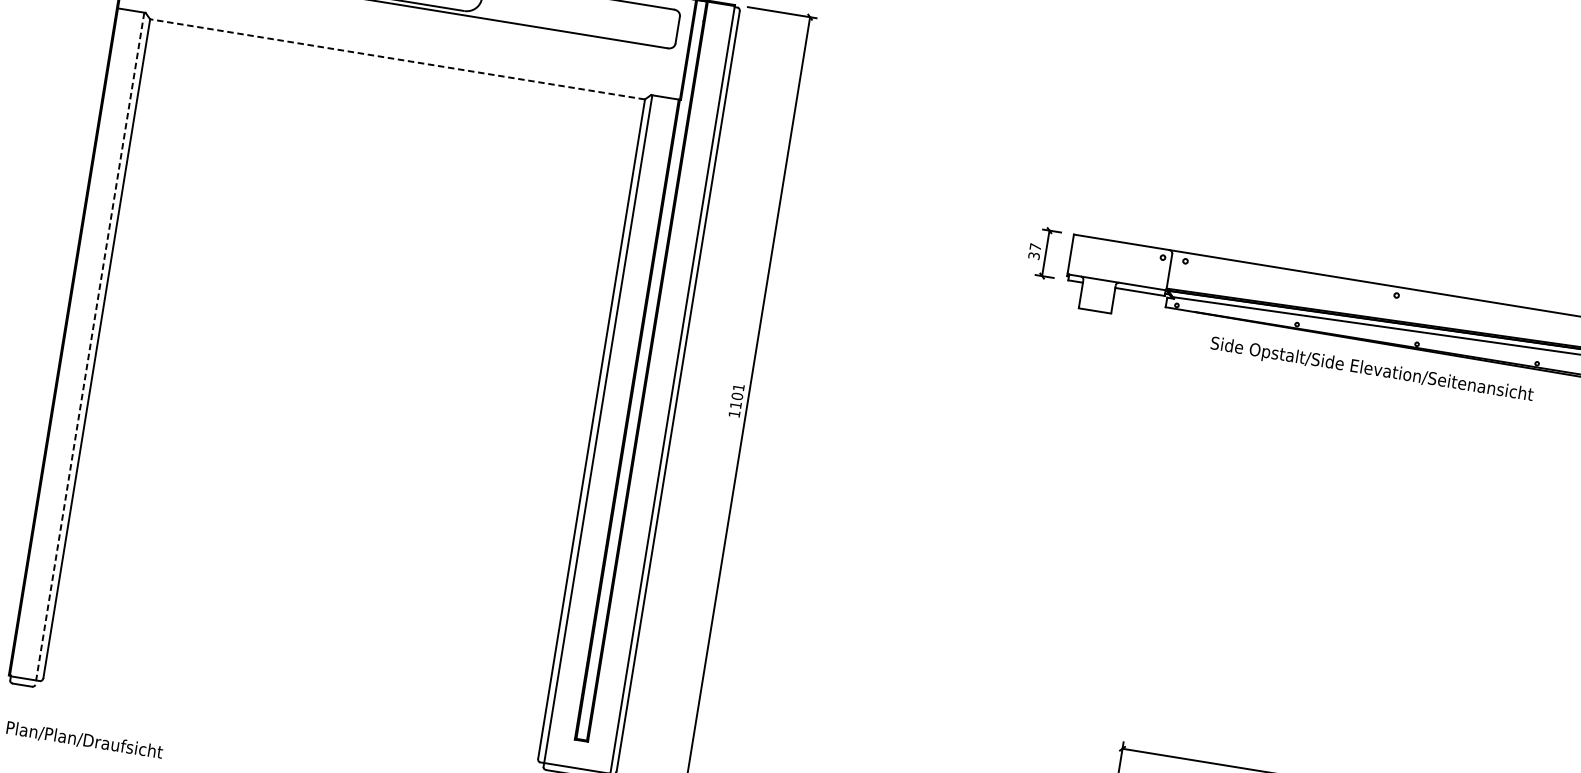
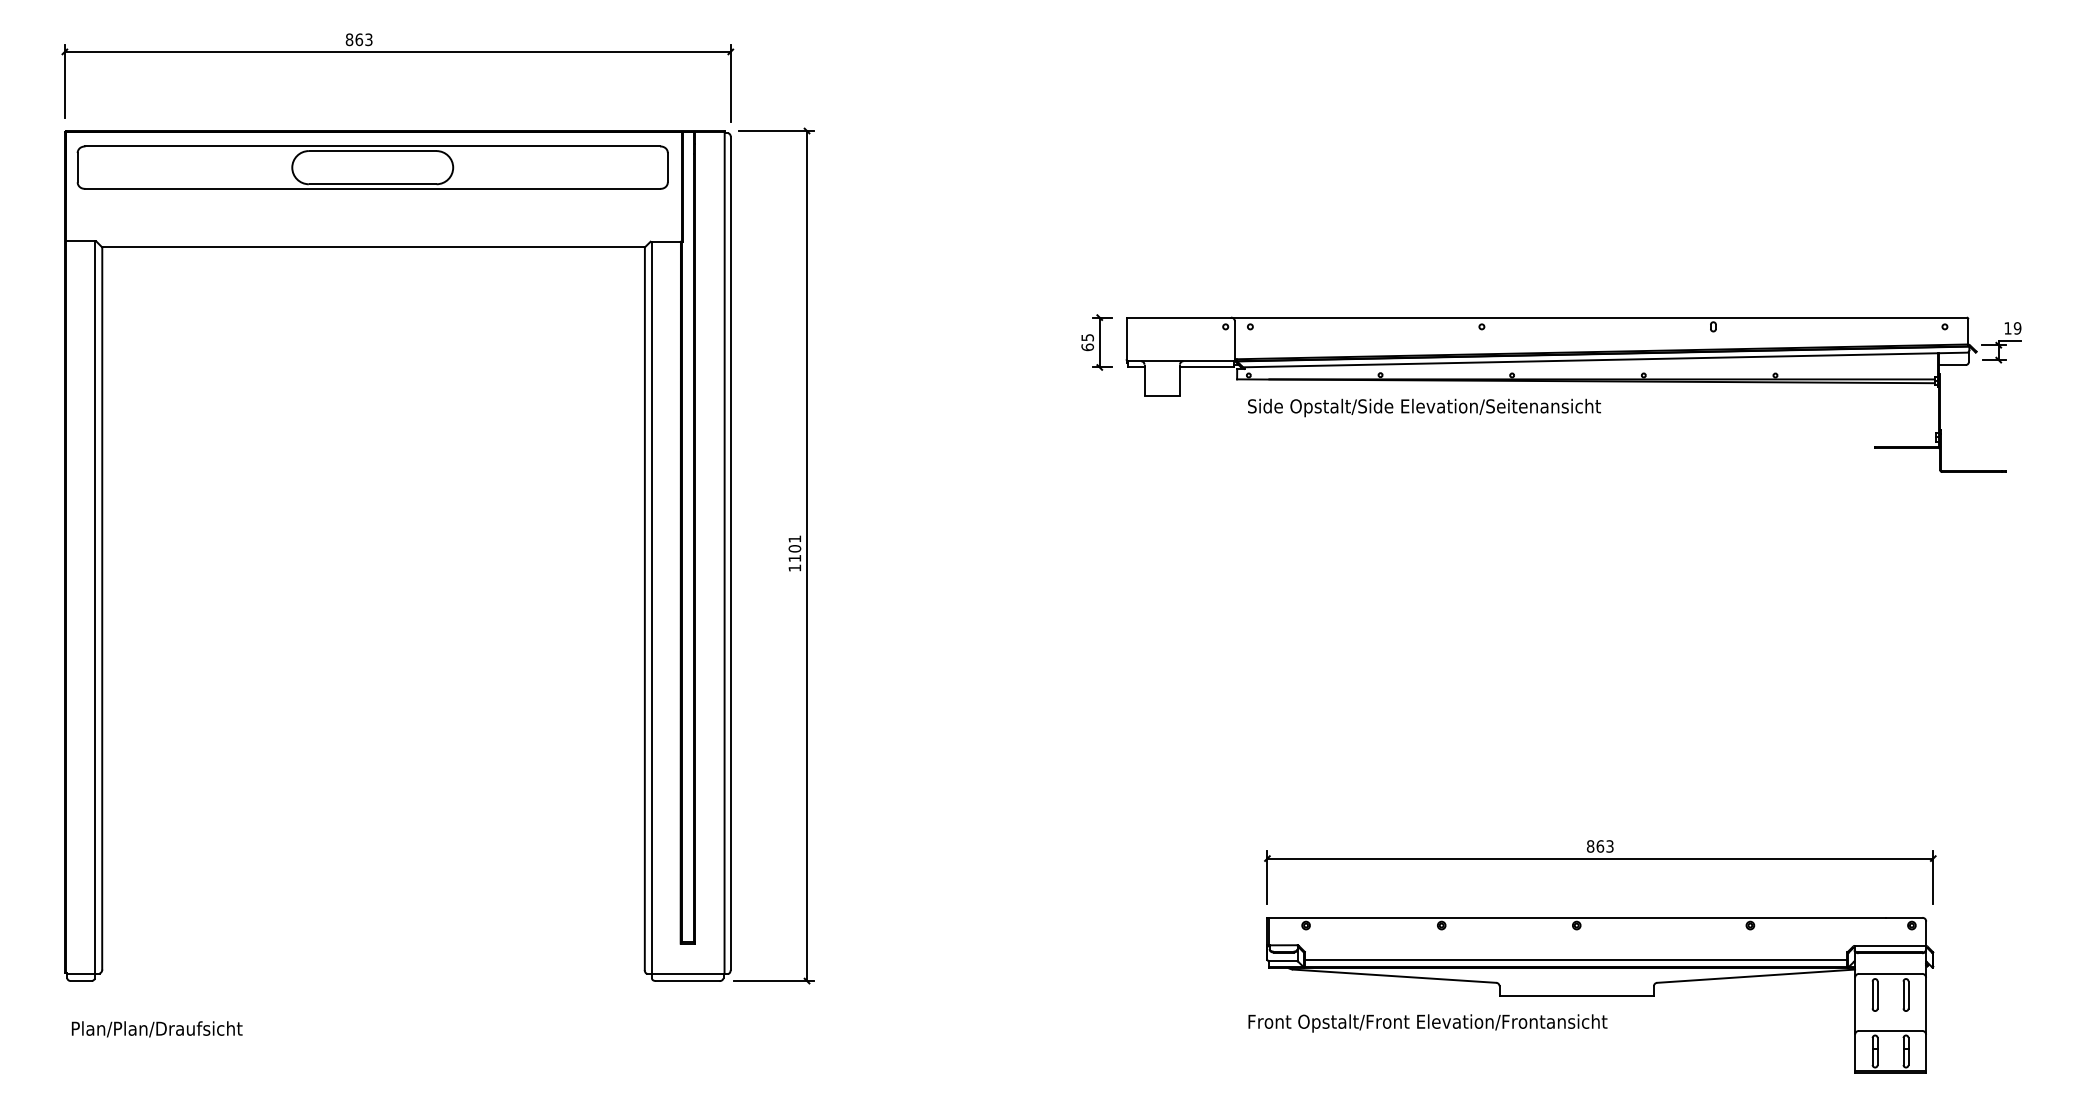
line: (397, 59) -> (373, 247), dashed -> solid
text: (1034, 251) -> (1087, 342), 37 -> 65
line: (89, 348) -> (94, 609), dashed -> solid
text: (1372, 369) -> (1424, 407), moved

